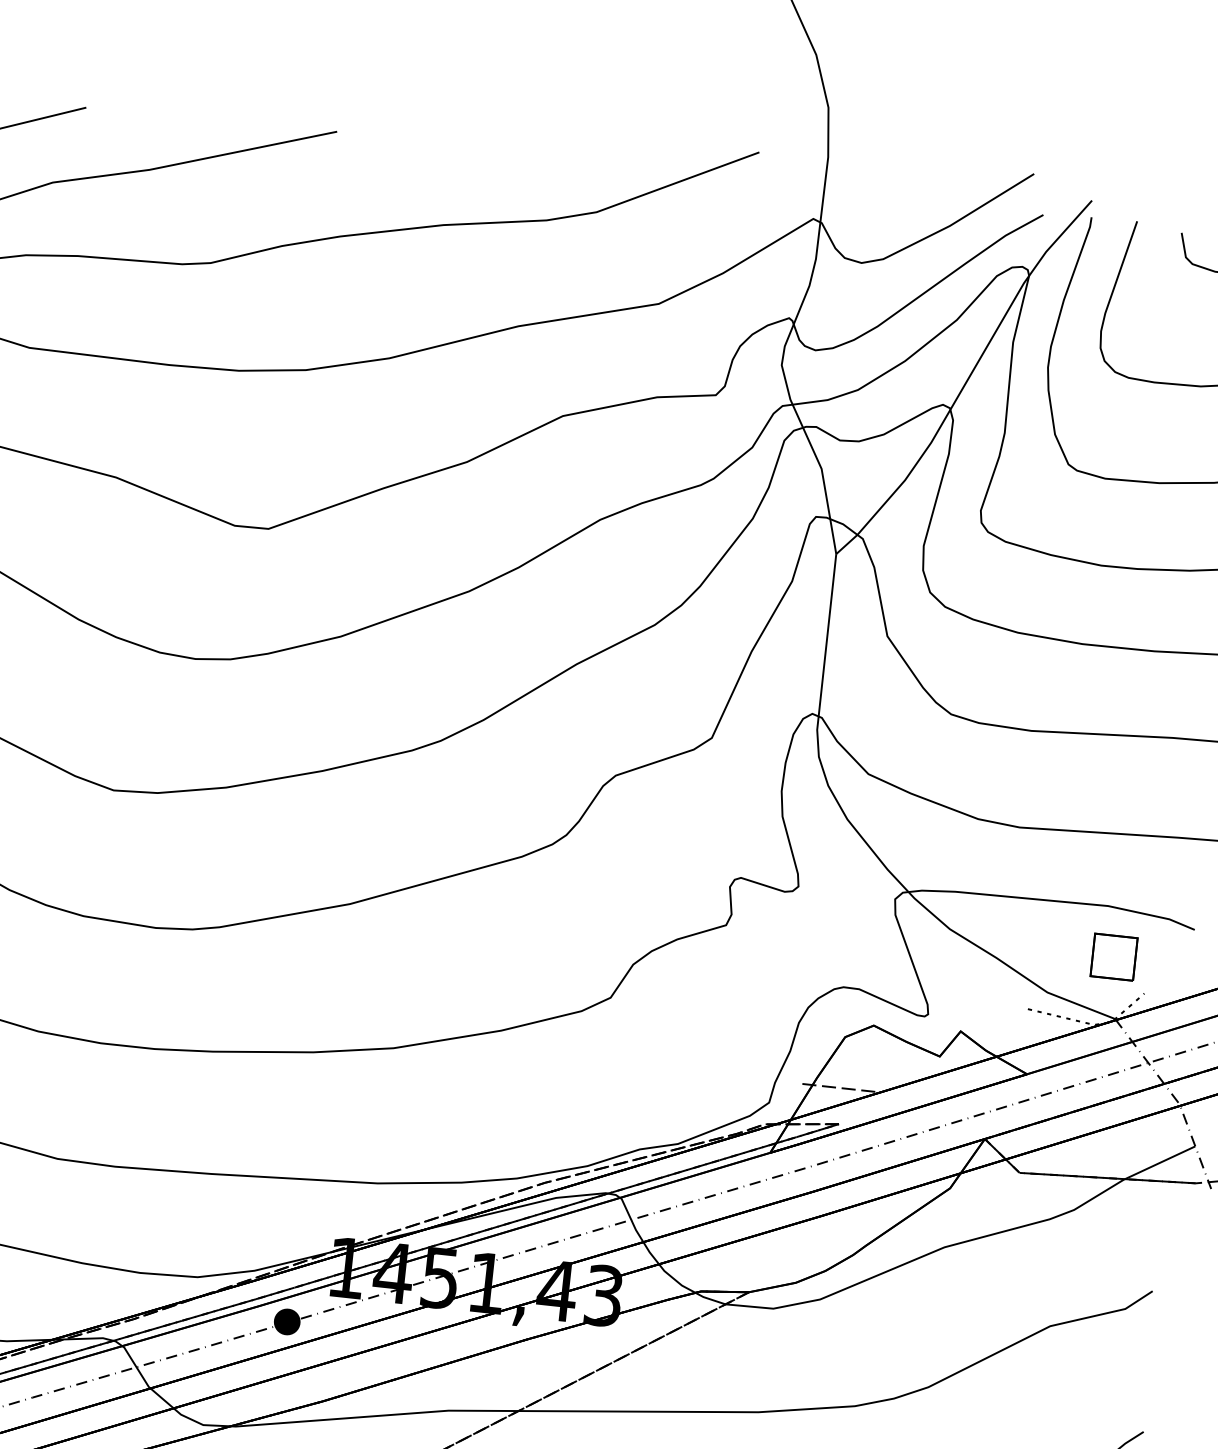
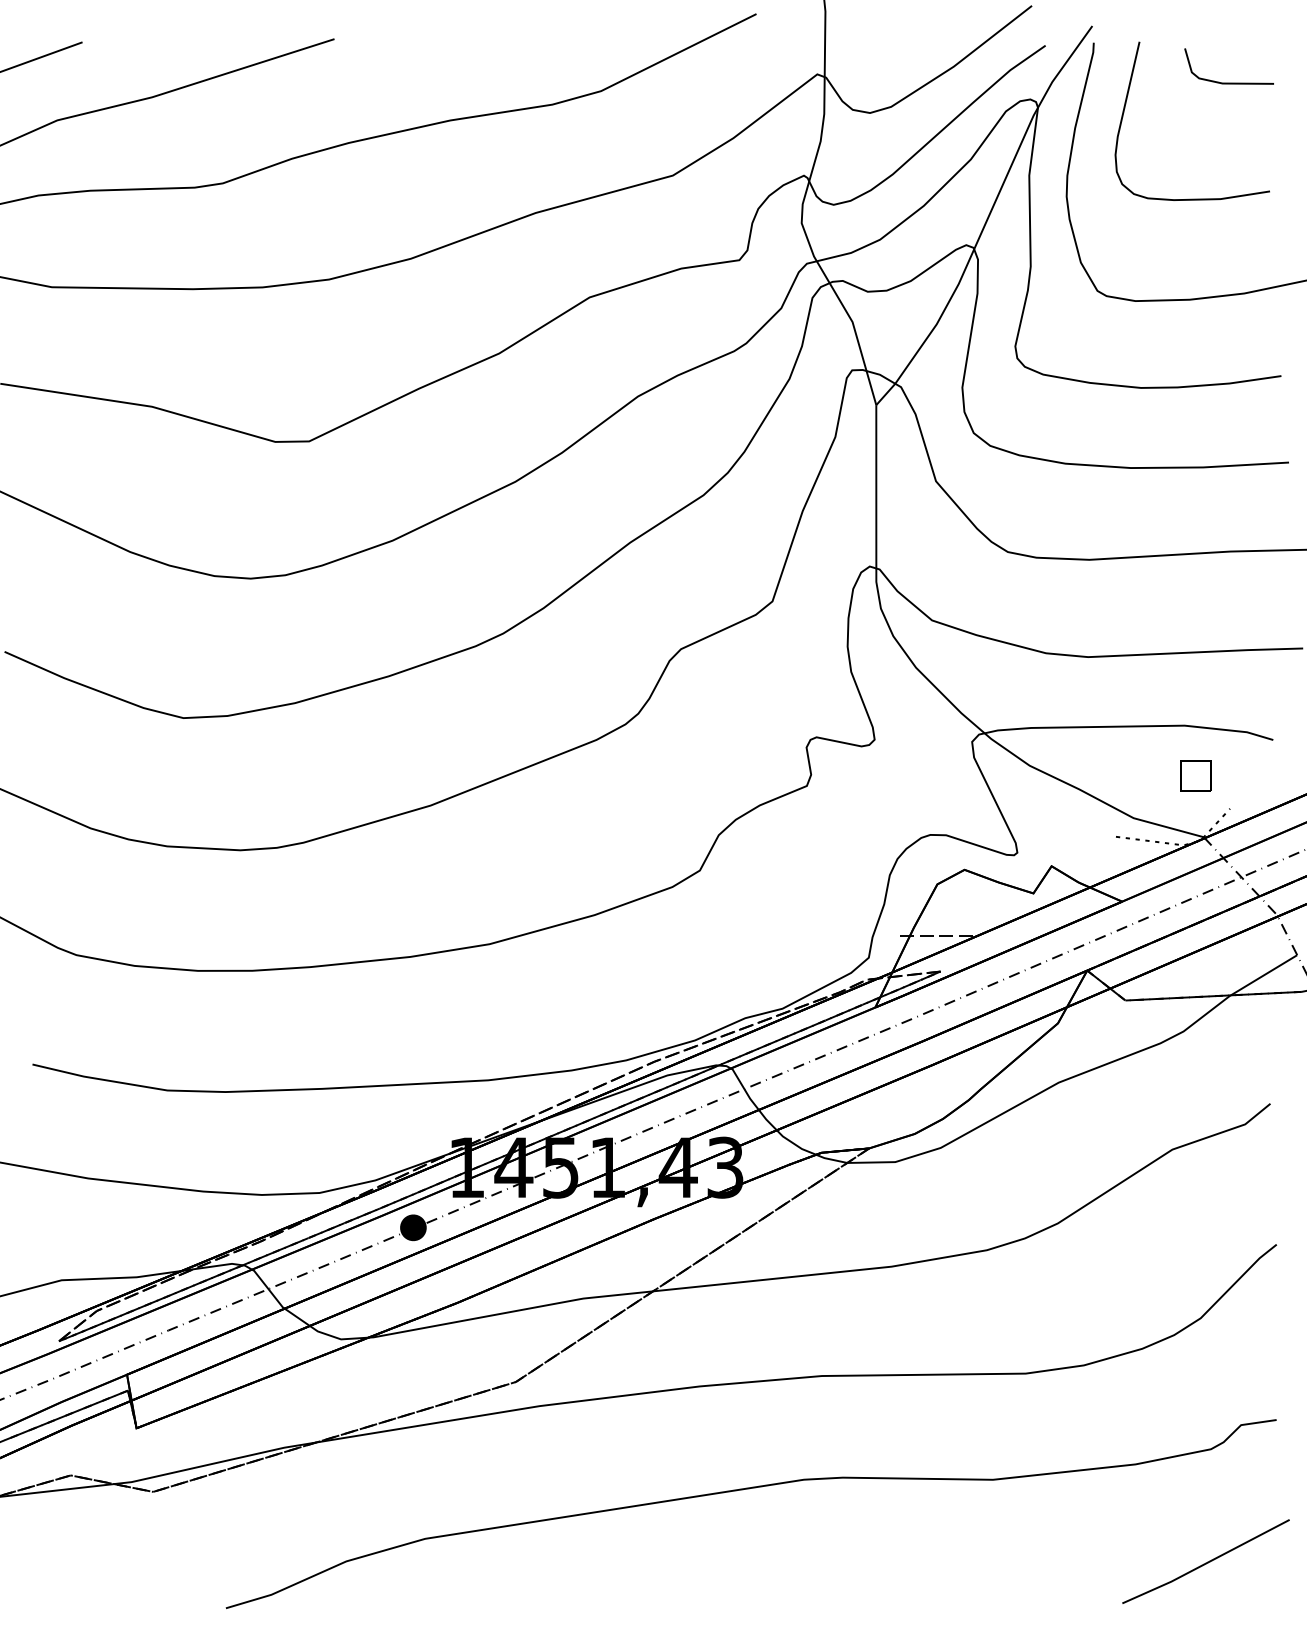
part: (1113, 956) -> (1195, 775), size x0.7

